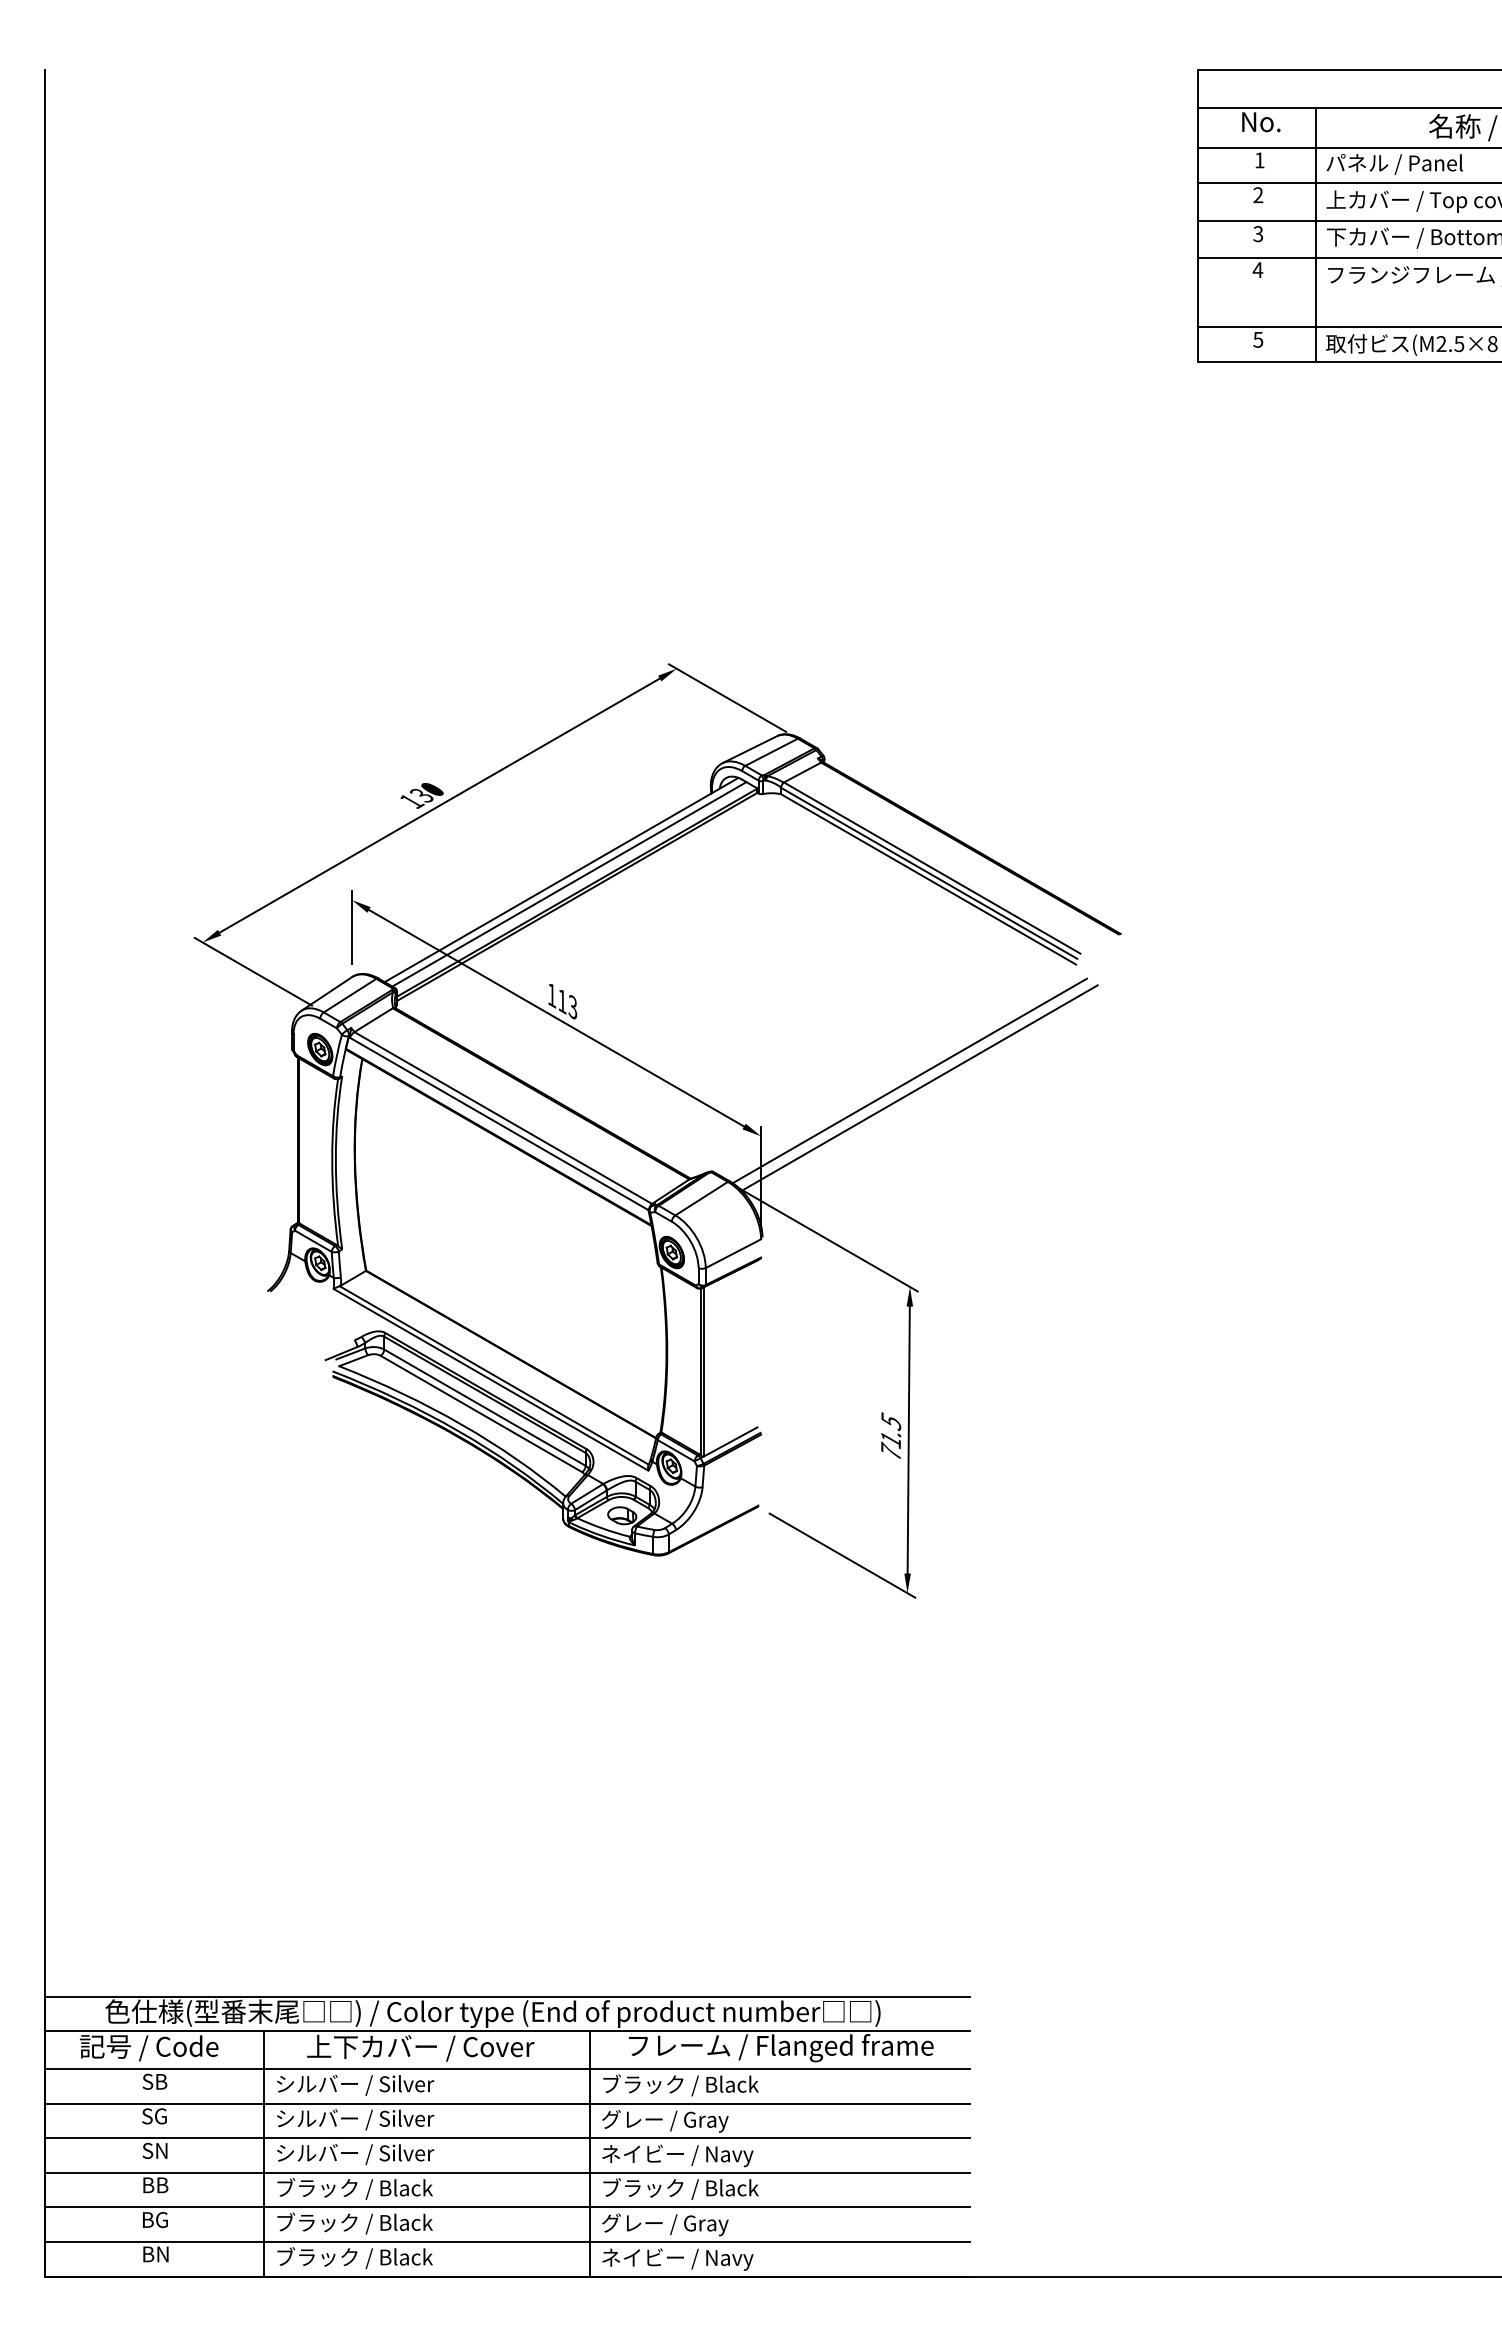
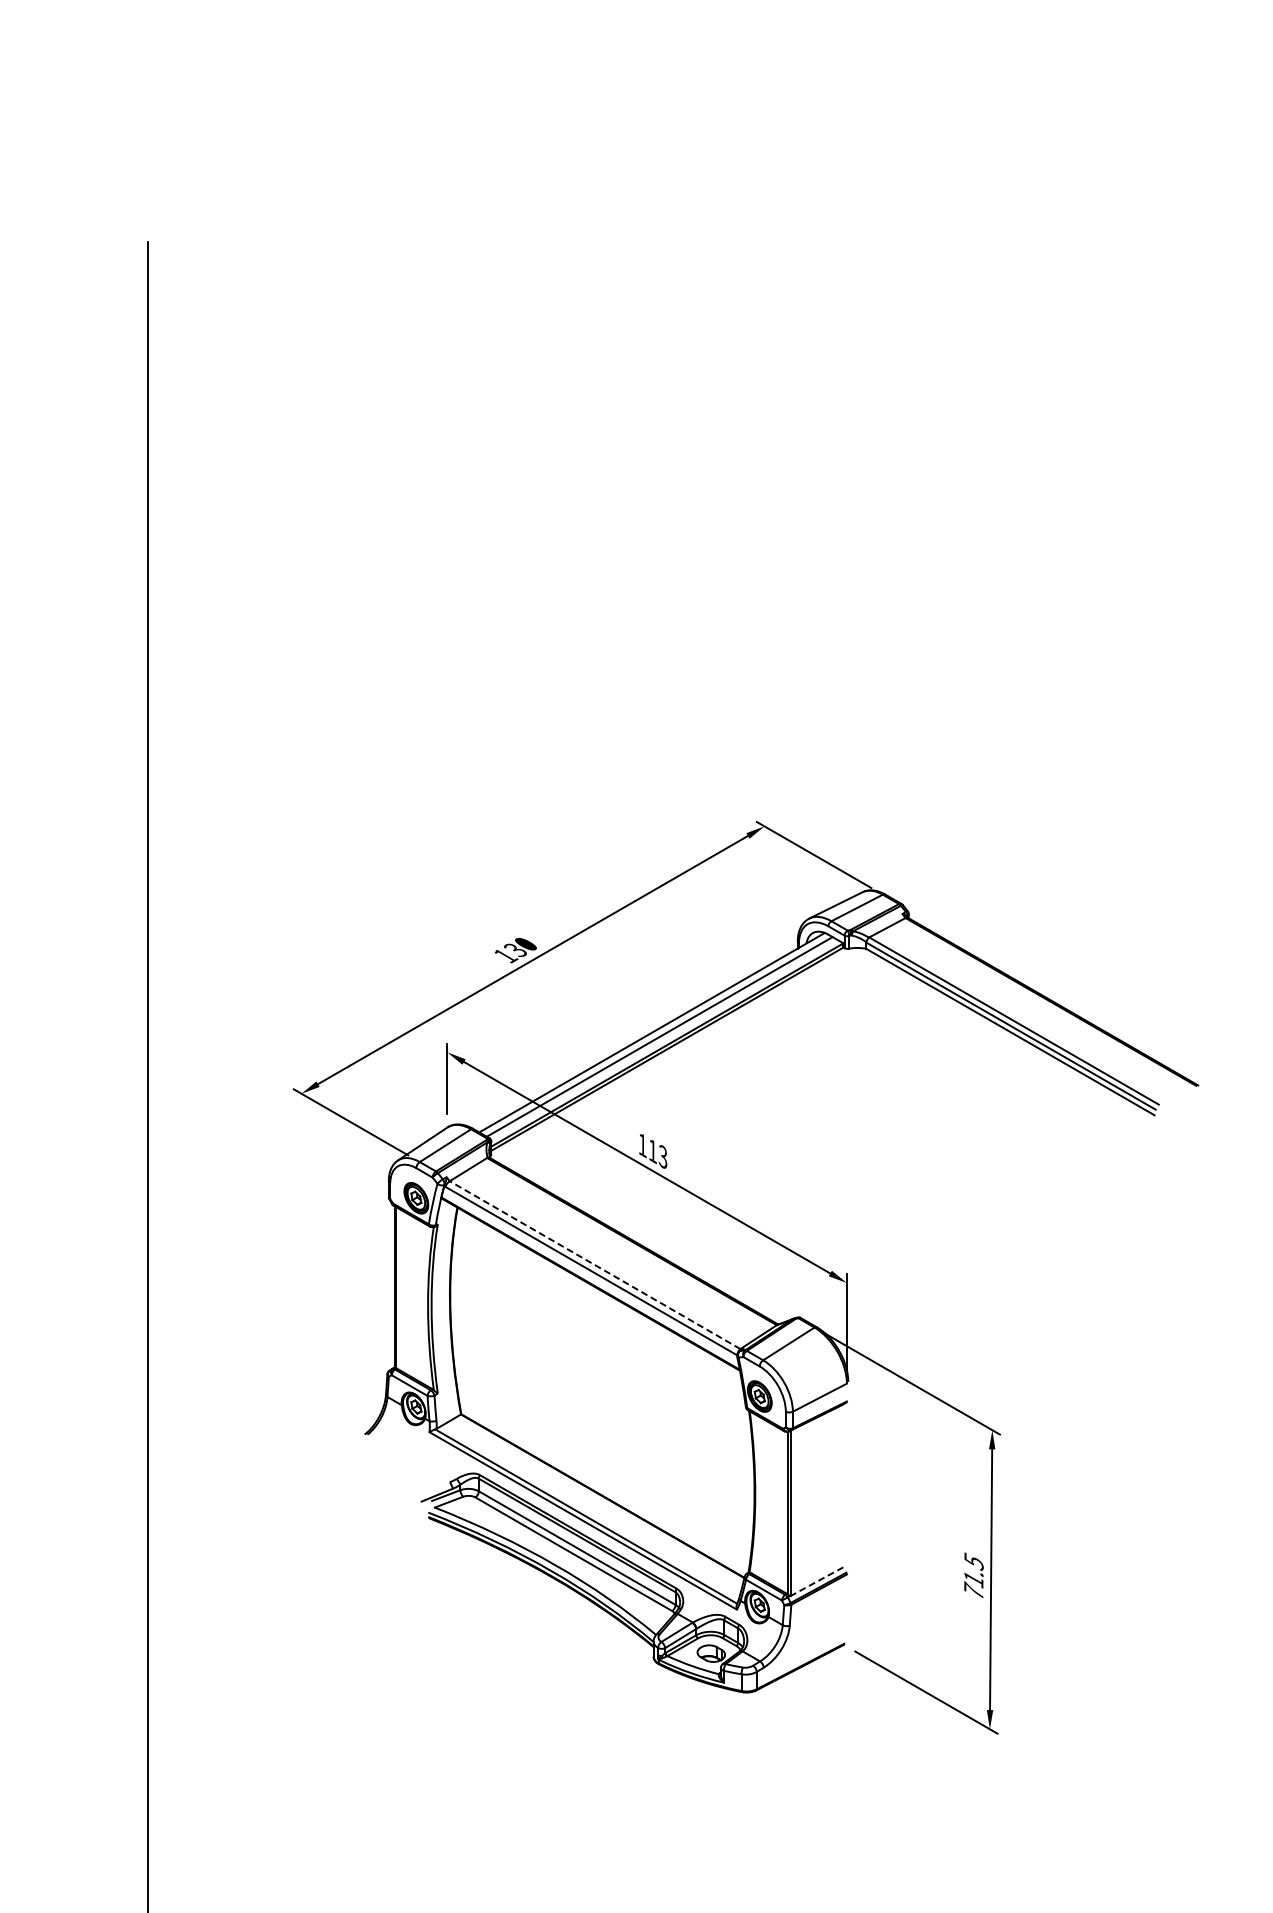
line: (909, 1080) -> (991, 1228), removed
line: (919, 1087) -> (1001, 1235), removed
line: (503, 1117) -> (595, 1264), solid -> dashed
line: (730, 1442) -> (817, 1582), solid -> dashed

